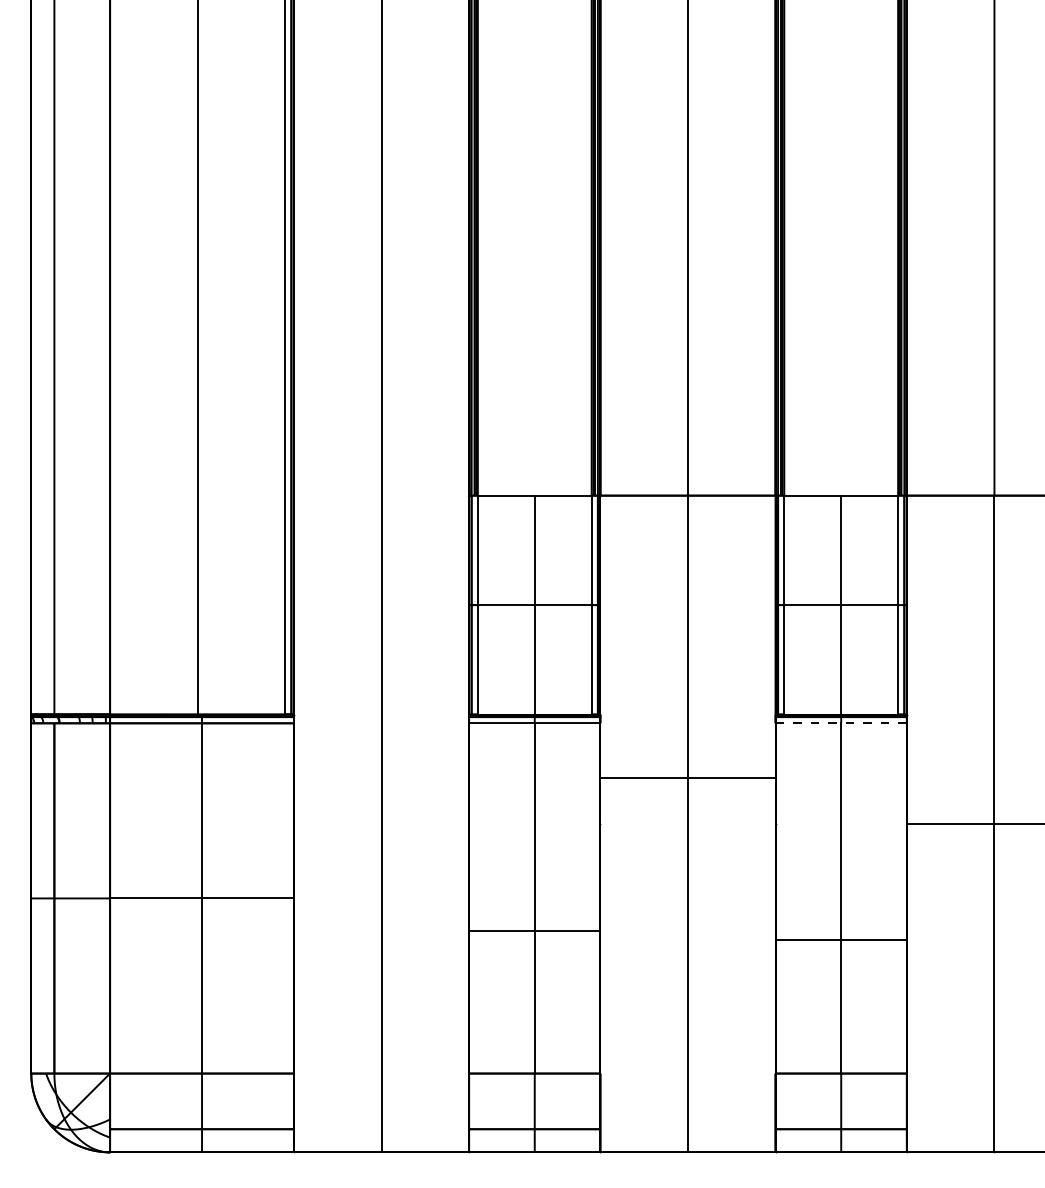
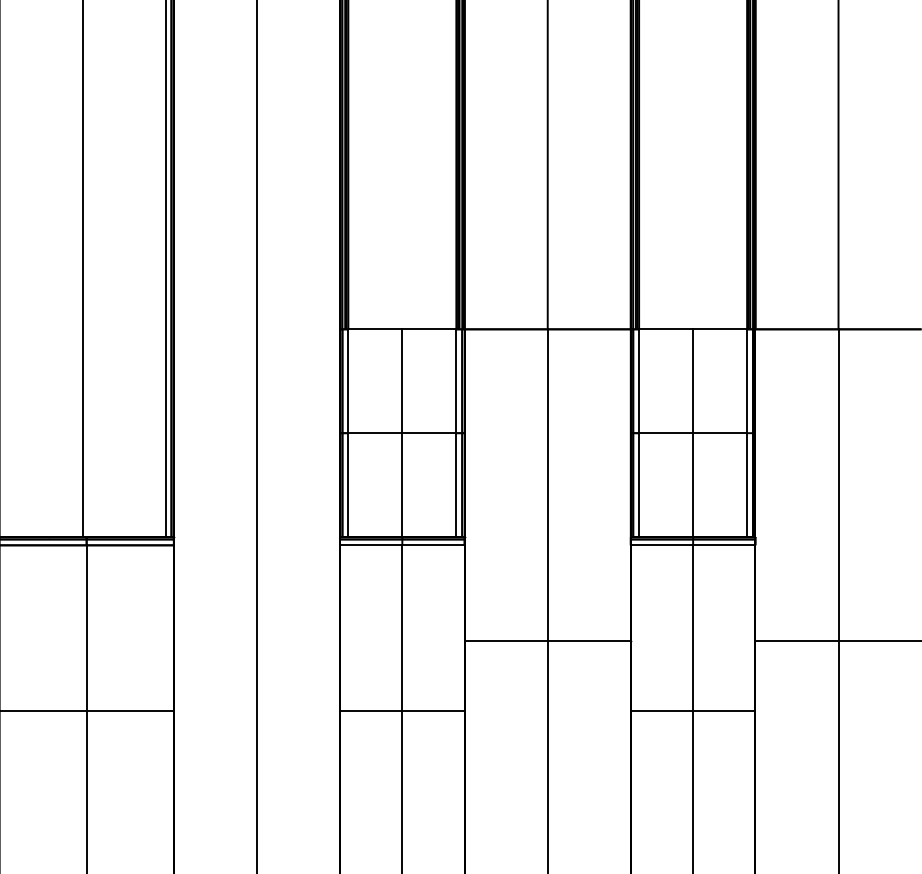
line: (841, 723) -> (693, 545), dashed -> solid
line: (687, 778) -> (547, 641), moved
line: (534, 931) -> (402, 711), moved
line: (840, 940) -> (692, 711), moved

